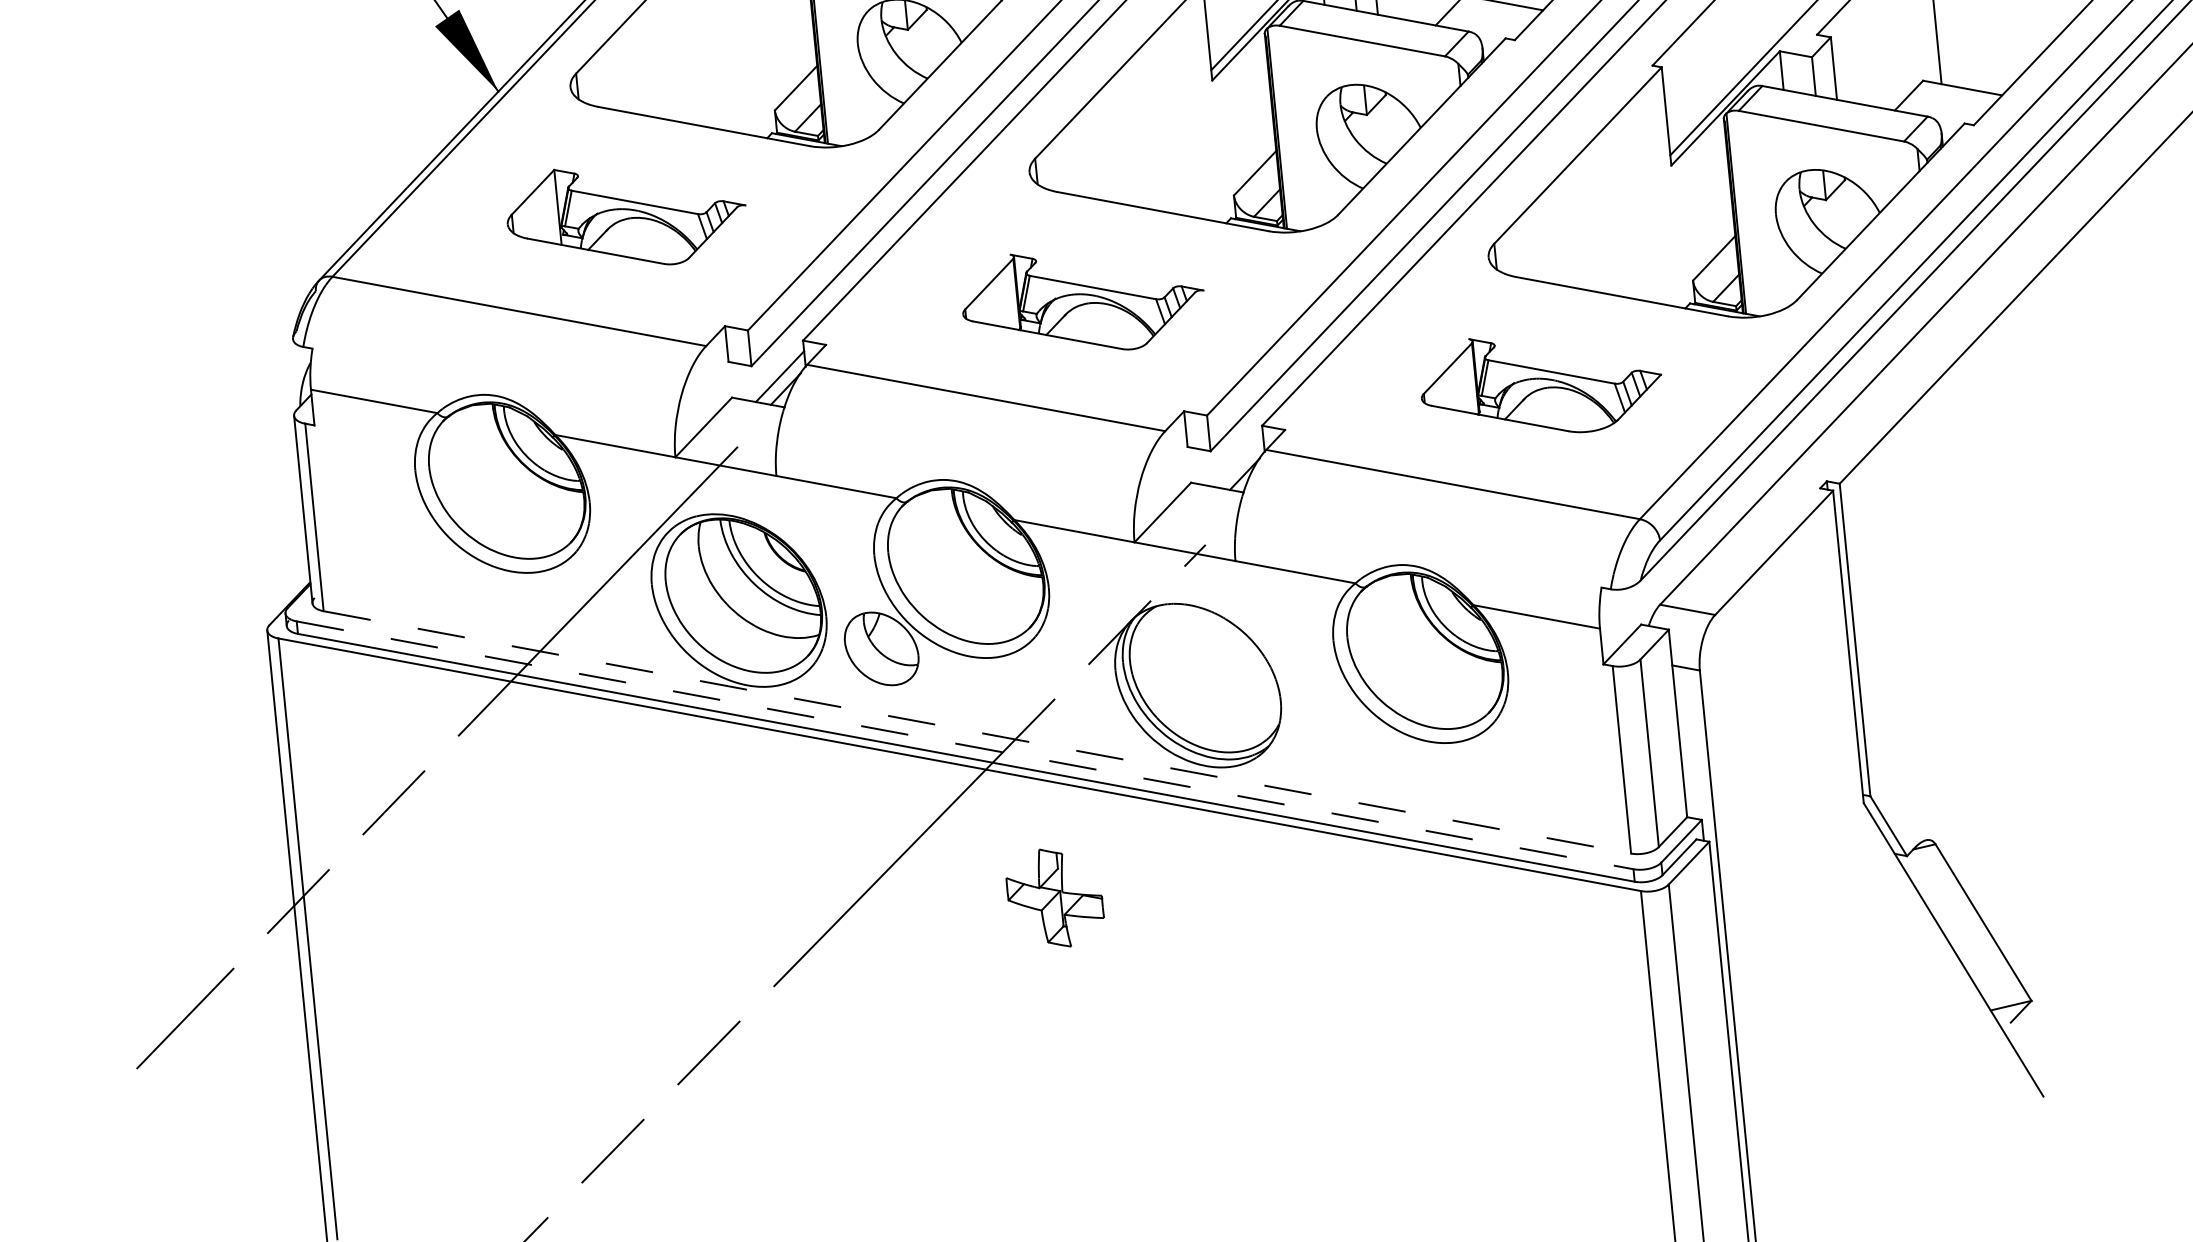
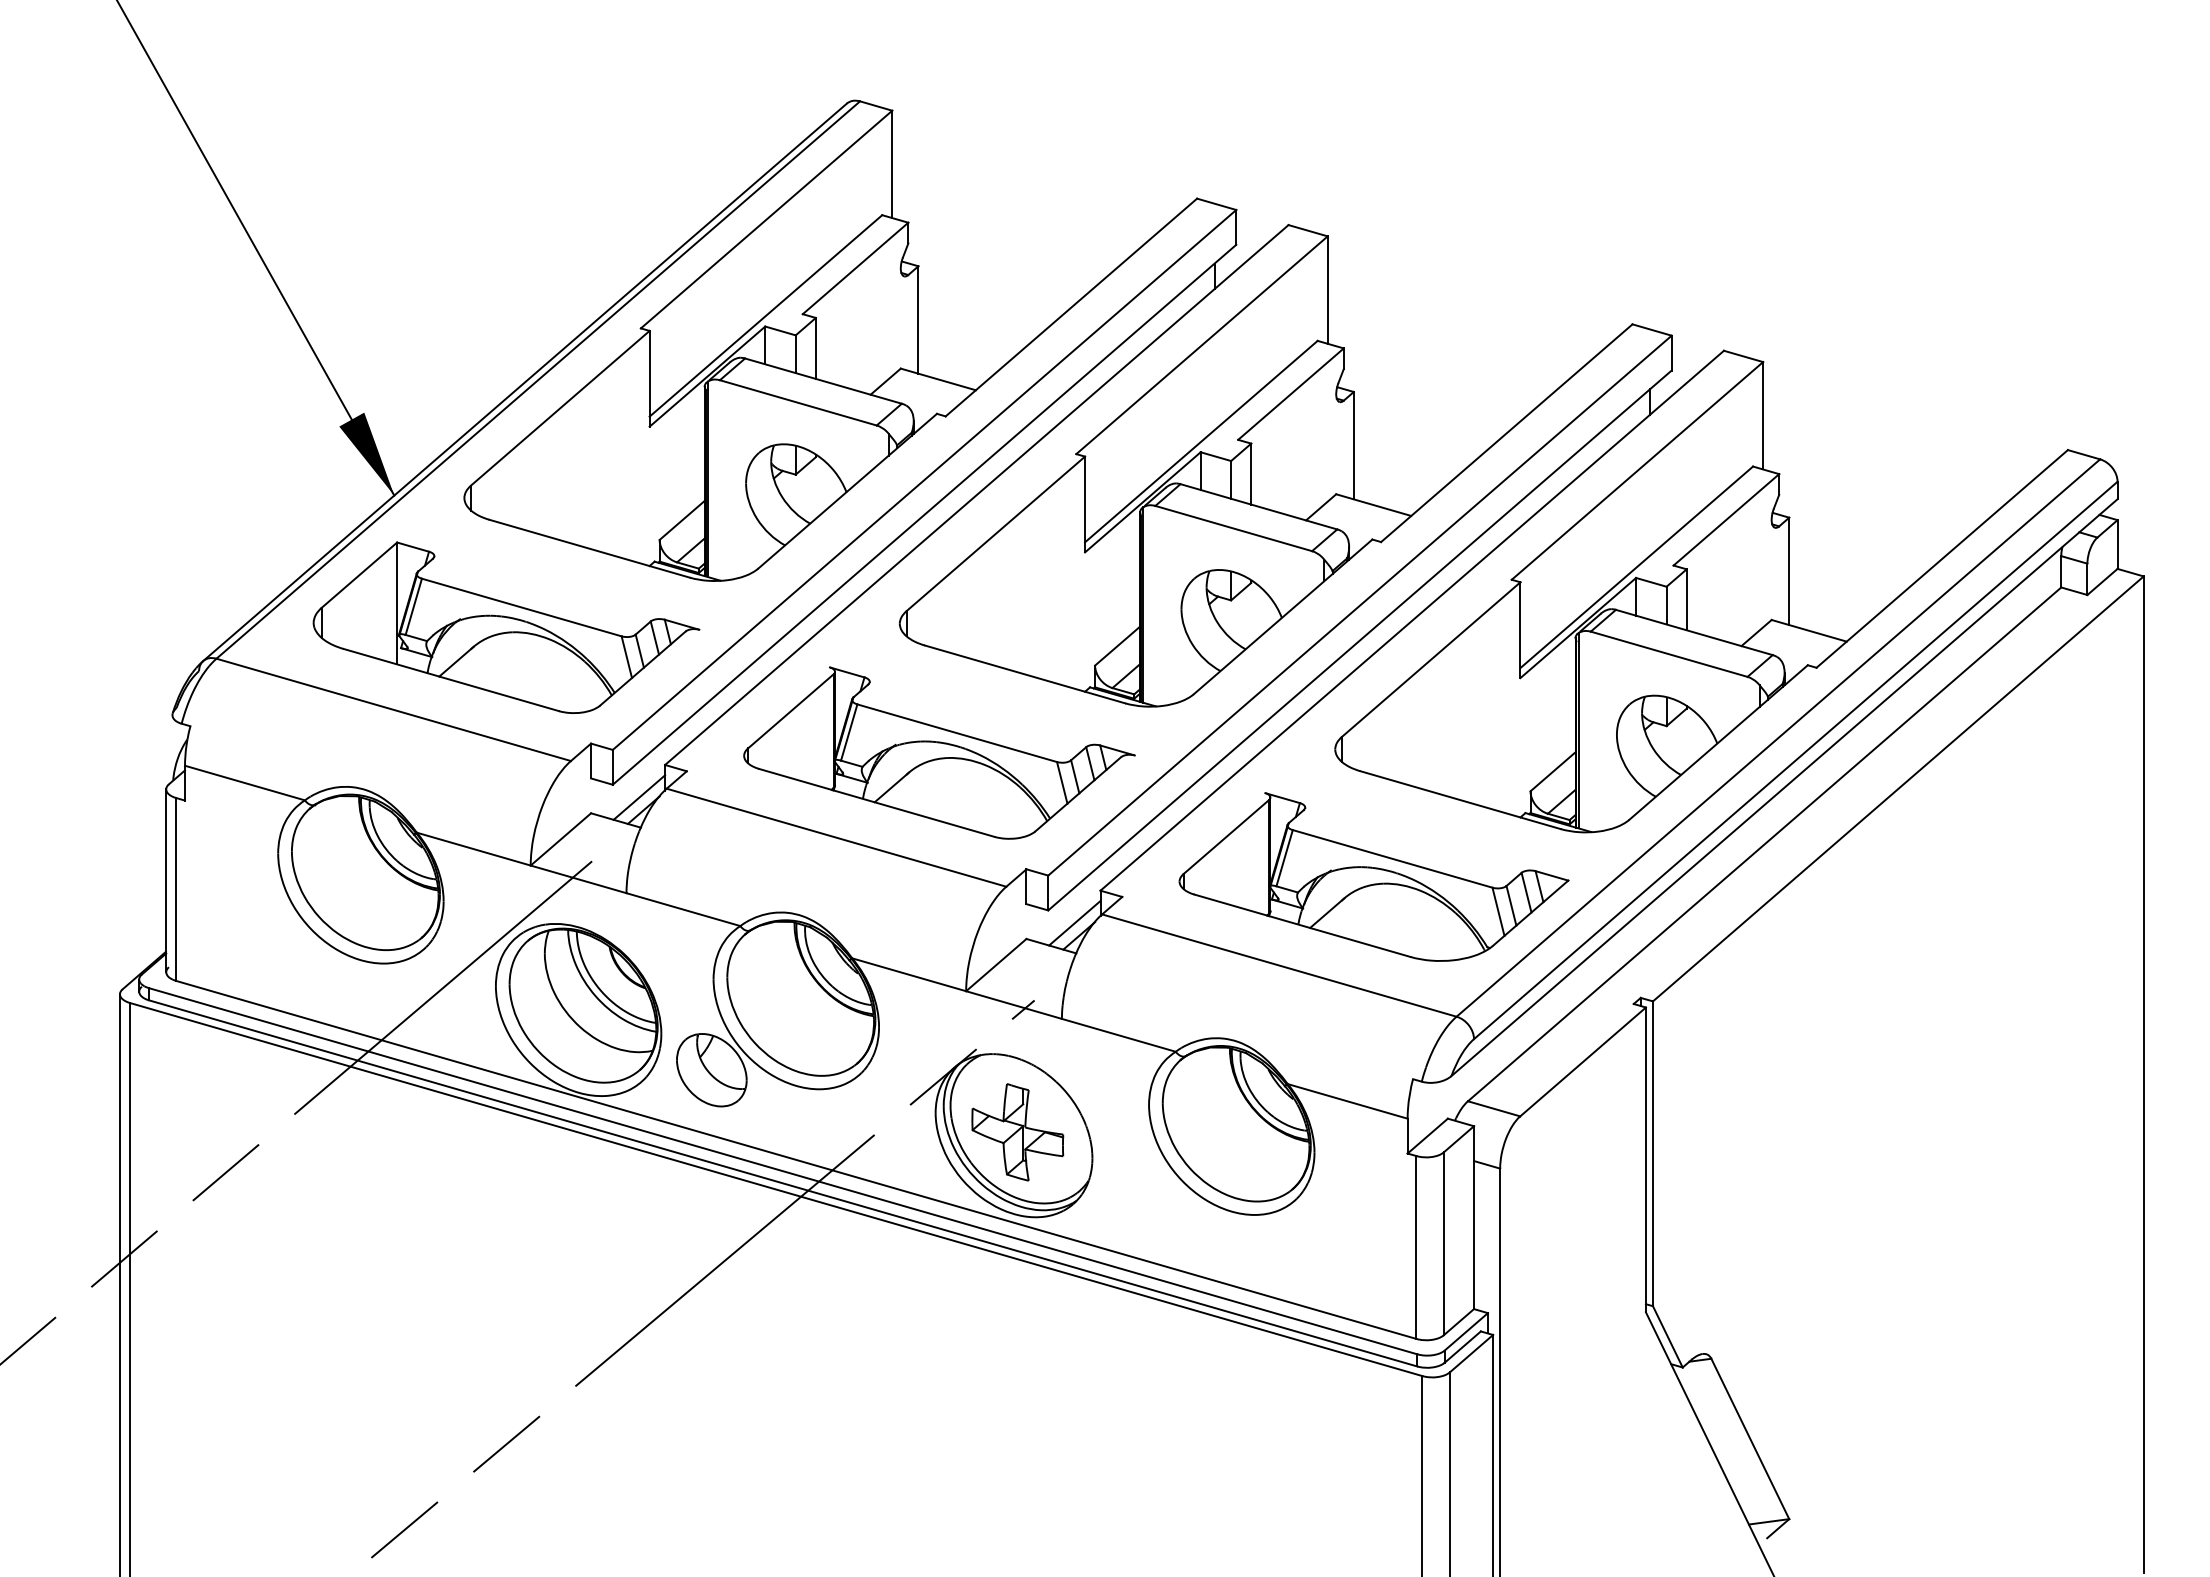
part: (626, 215) -> (506, 627), size x1.67
part: (1083, 300) -> (939, 752), size x1.67
part: (1540, 383) -> (1373, 876), size x1.67
line: (1238, 460) -> (1074, 922), added
line: (977, 732) -> (796, 1160), dashed -> solid
line: (965, 745) -> (783, 1171), dashed -> solid
part: (1054, 898) -> (1017, 1132), moved

